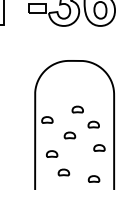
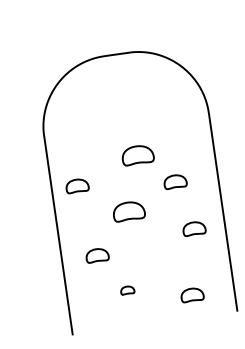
part: (77, 109) -> (136, 154), size x1.4
part: (69, 135) -> (128, 211), size x1.4
part: (63, 172) -> (126, 290), size x0.6

